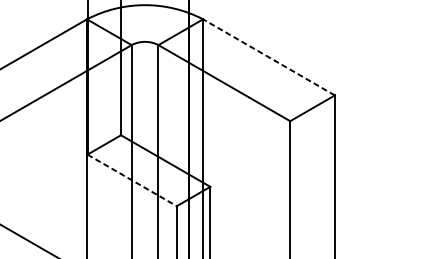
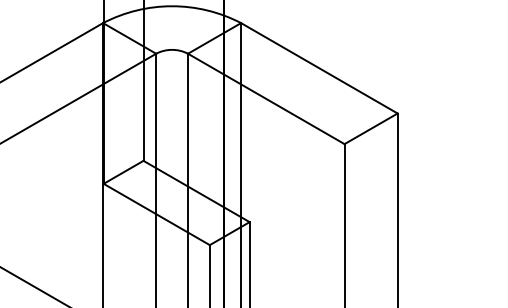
line: (268, 57) -> (318, 68), dashed -> solid
line: (132, 180) -> (157, 214), dashed -> solid

